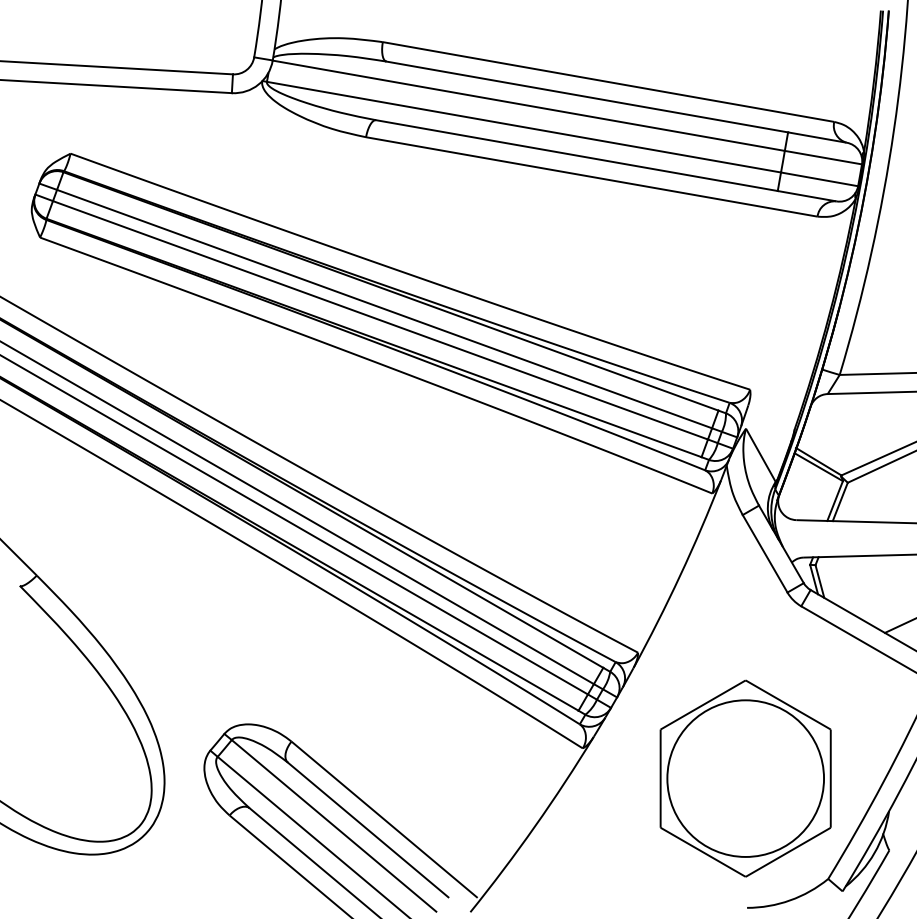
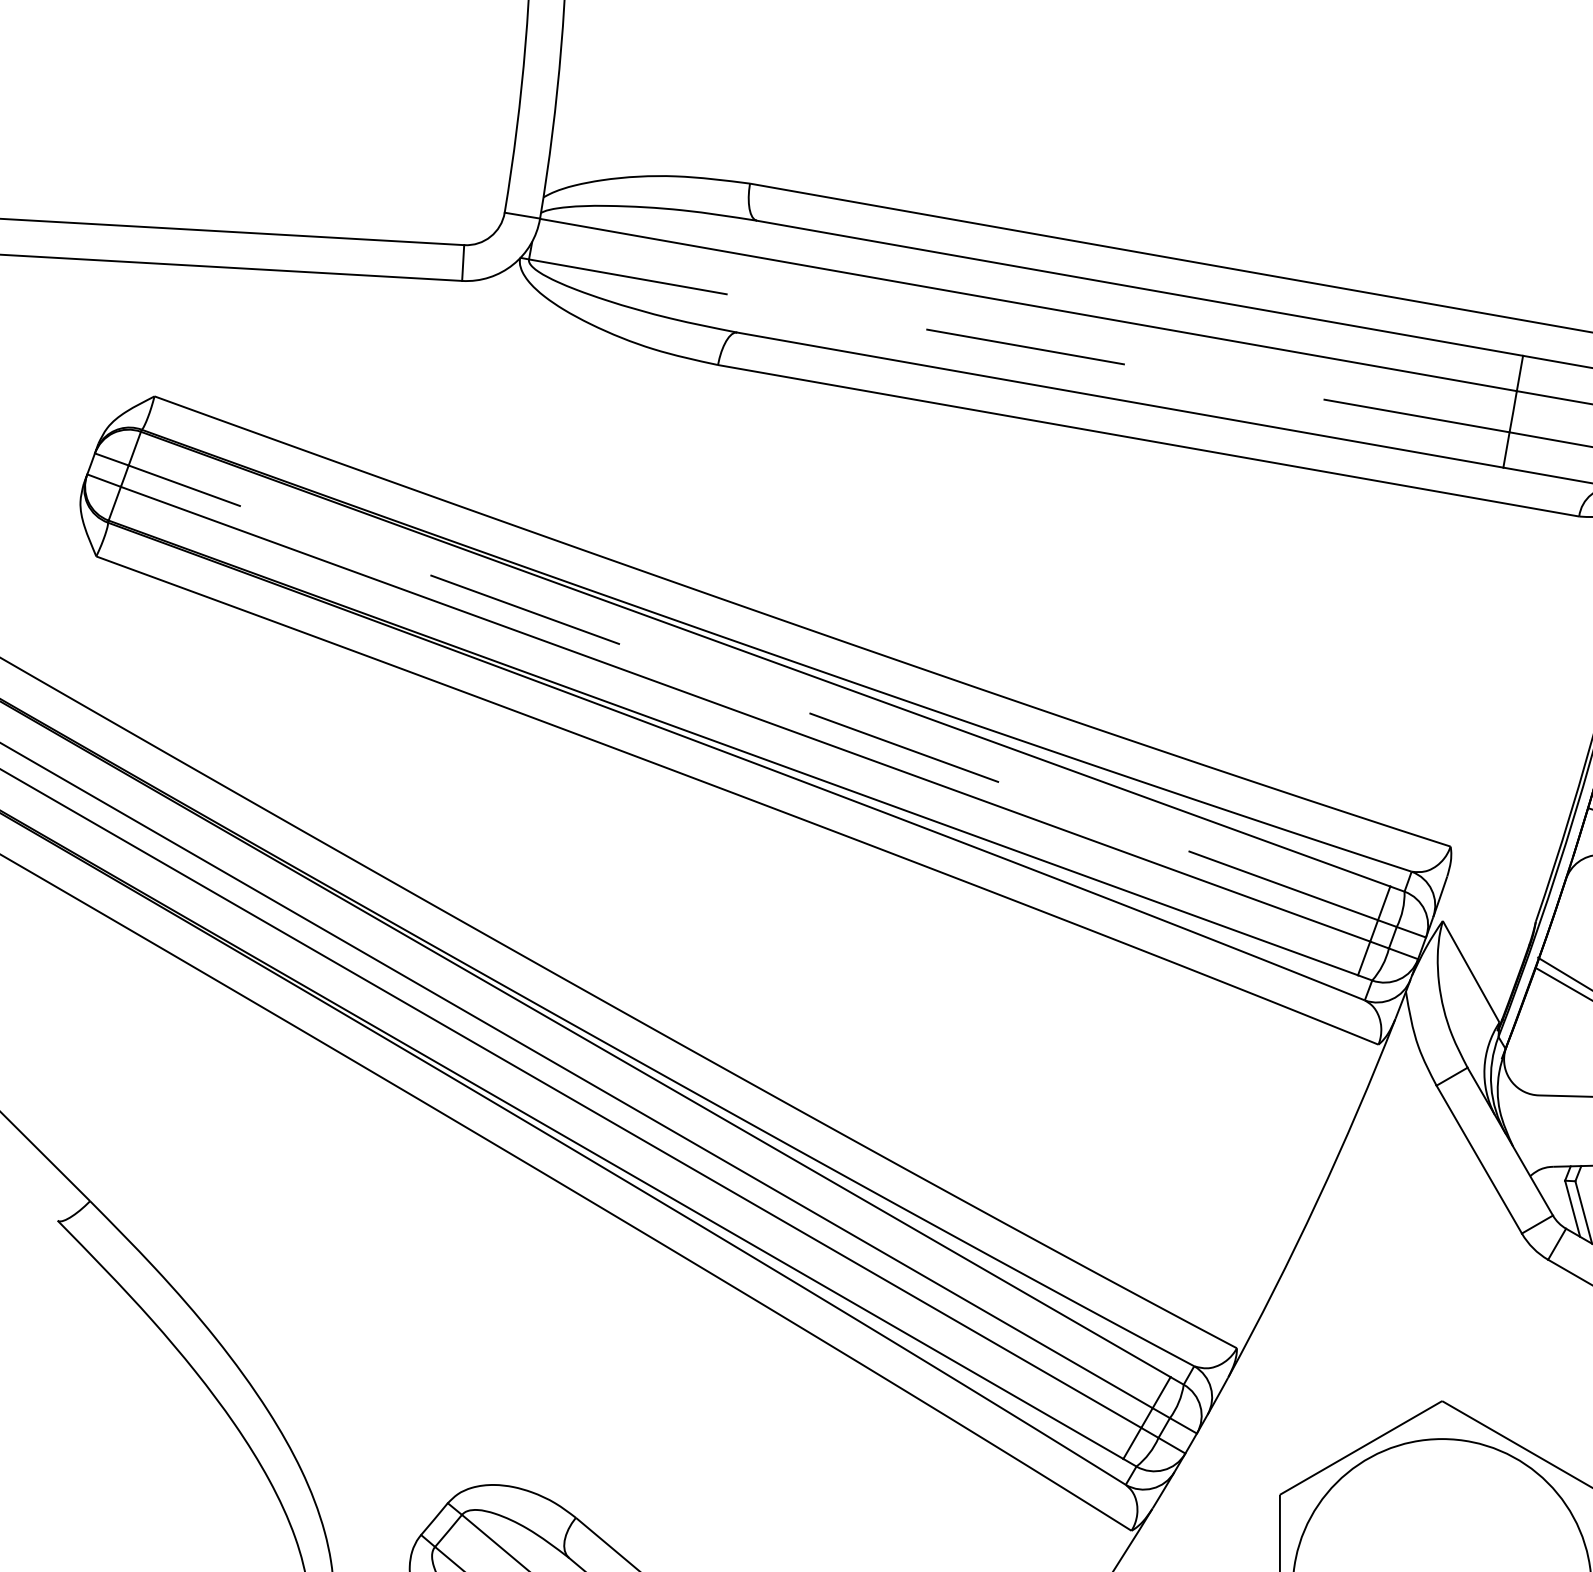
line: (524, 127) -> (1020, 346), solid -> dashed
line: (384, 309) -> (753, 693), solid -> dashed

